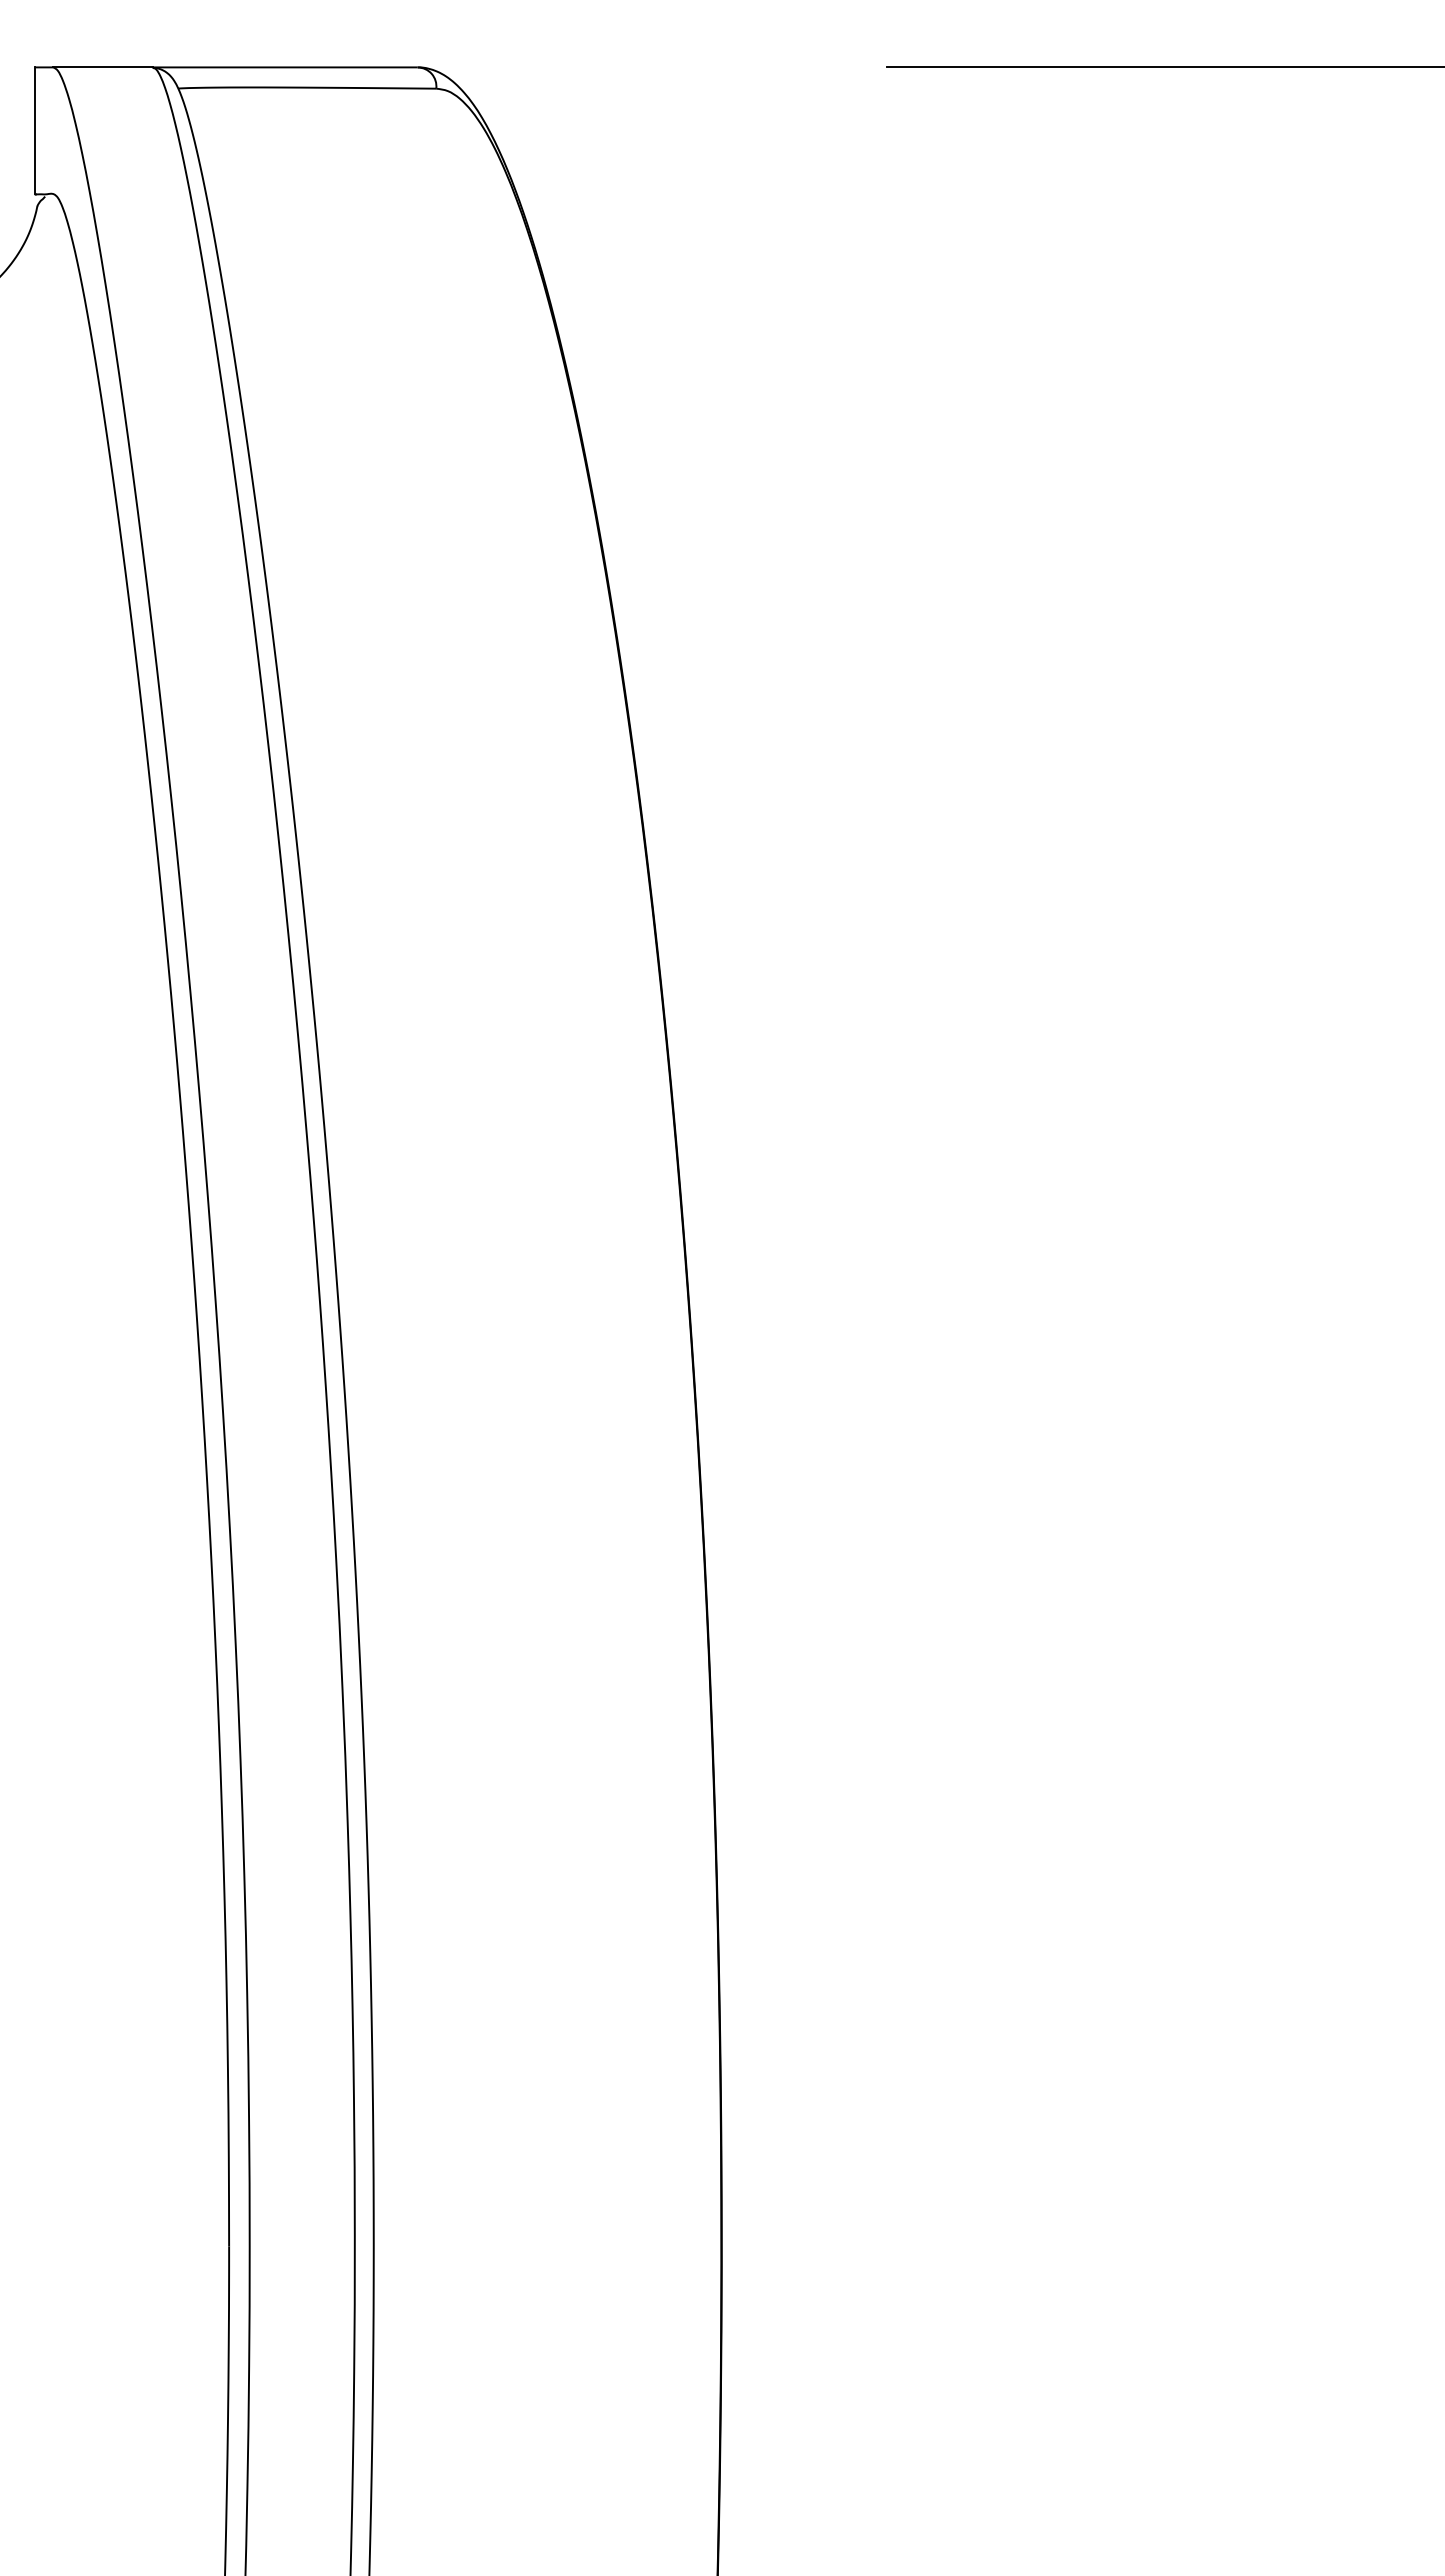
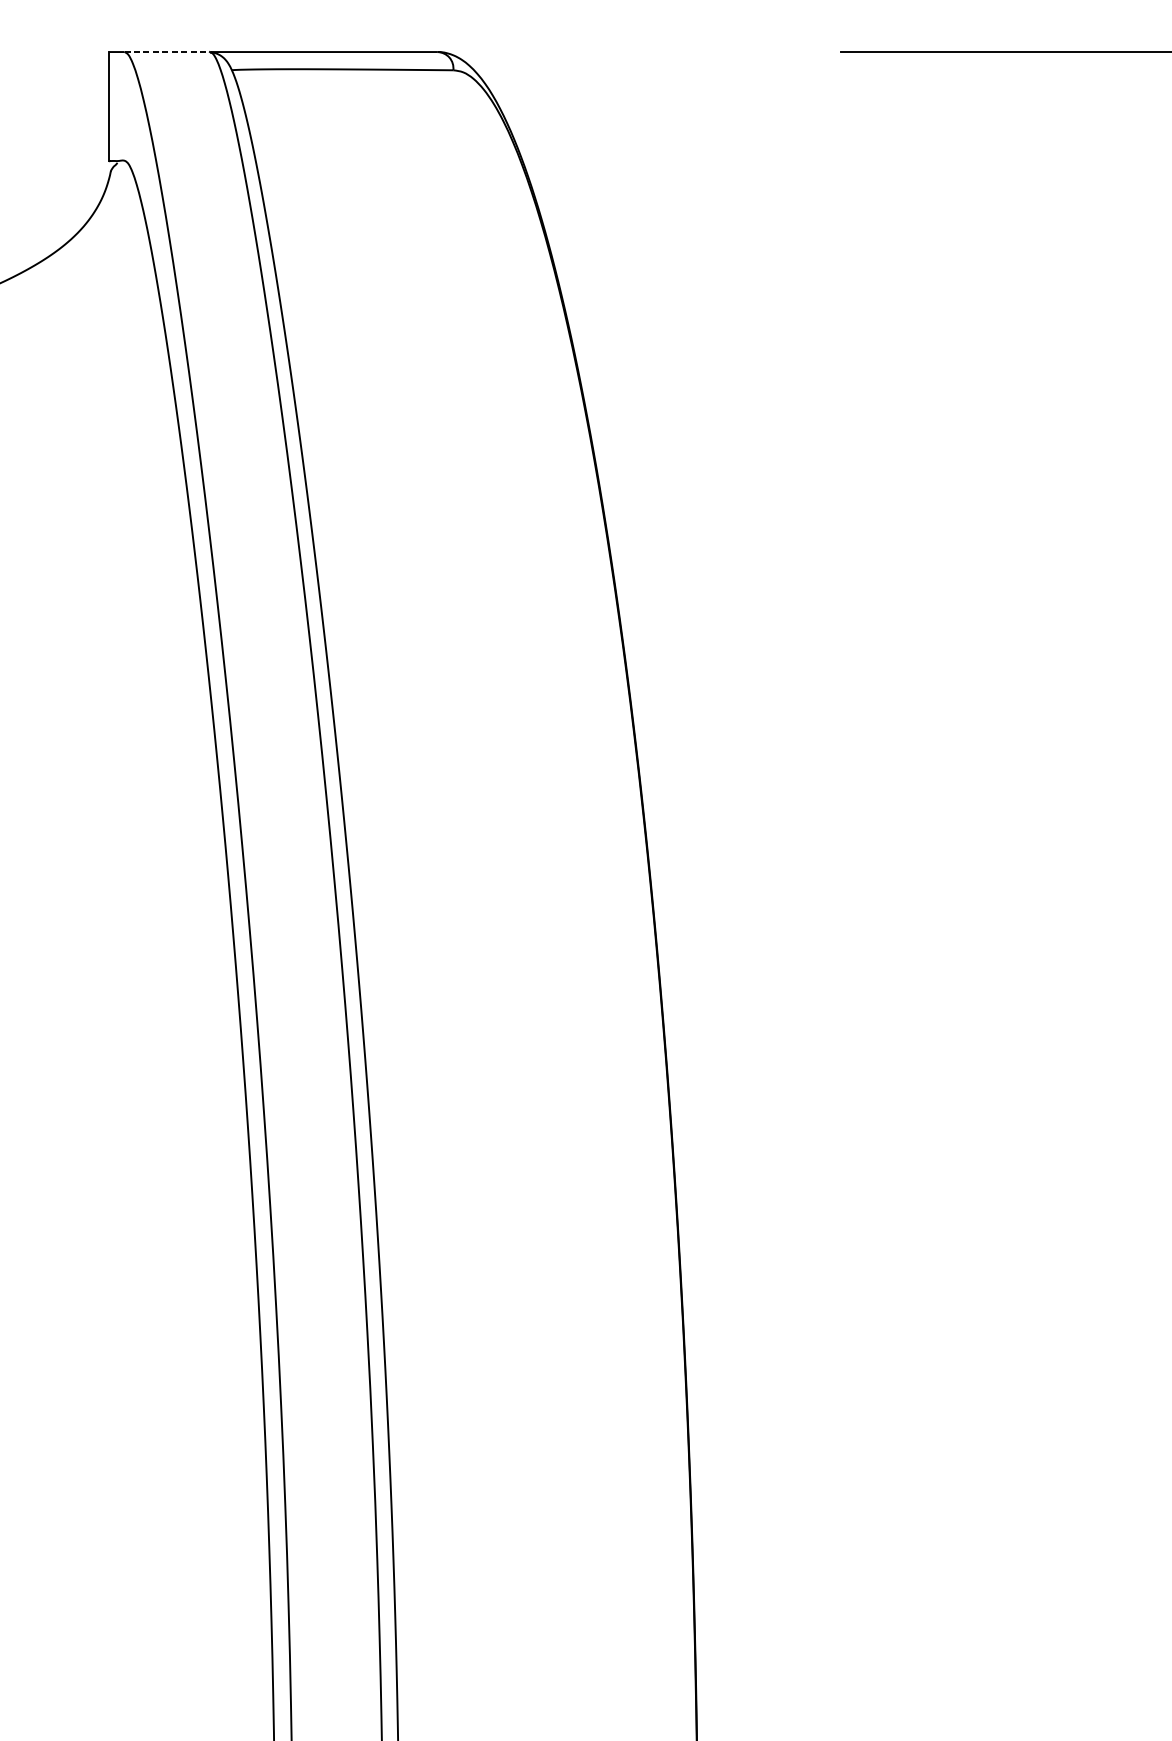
line: (103, 67) -> (167, 52), solid -> dashed

